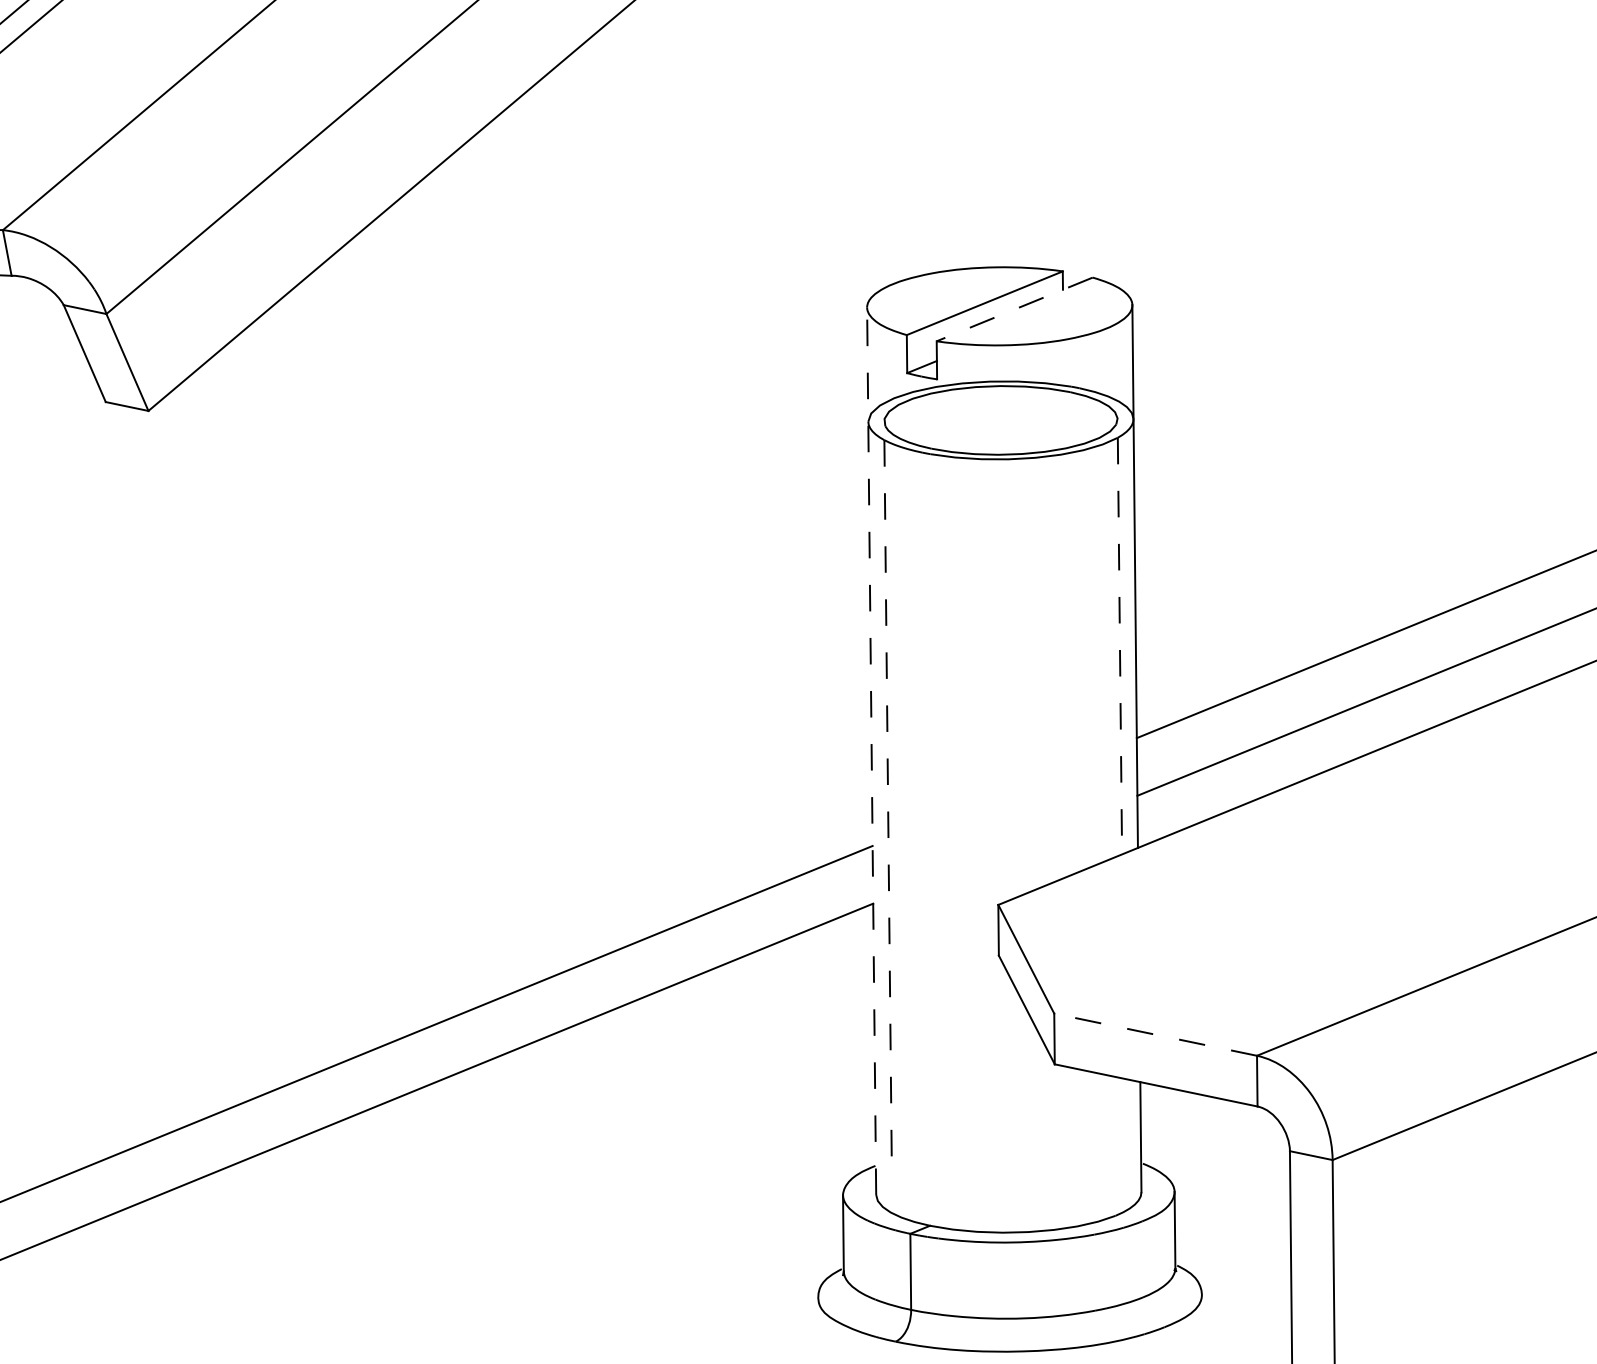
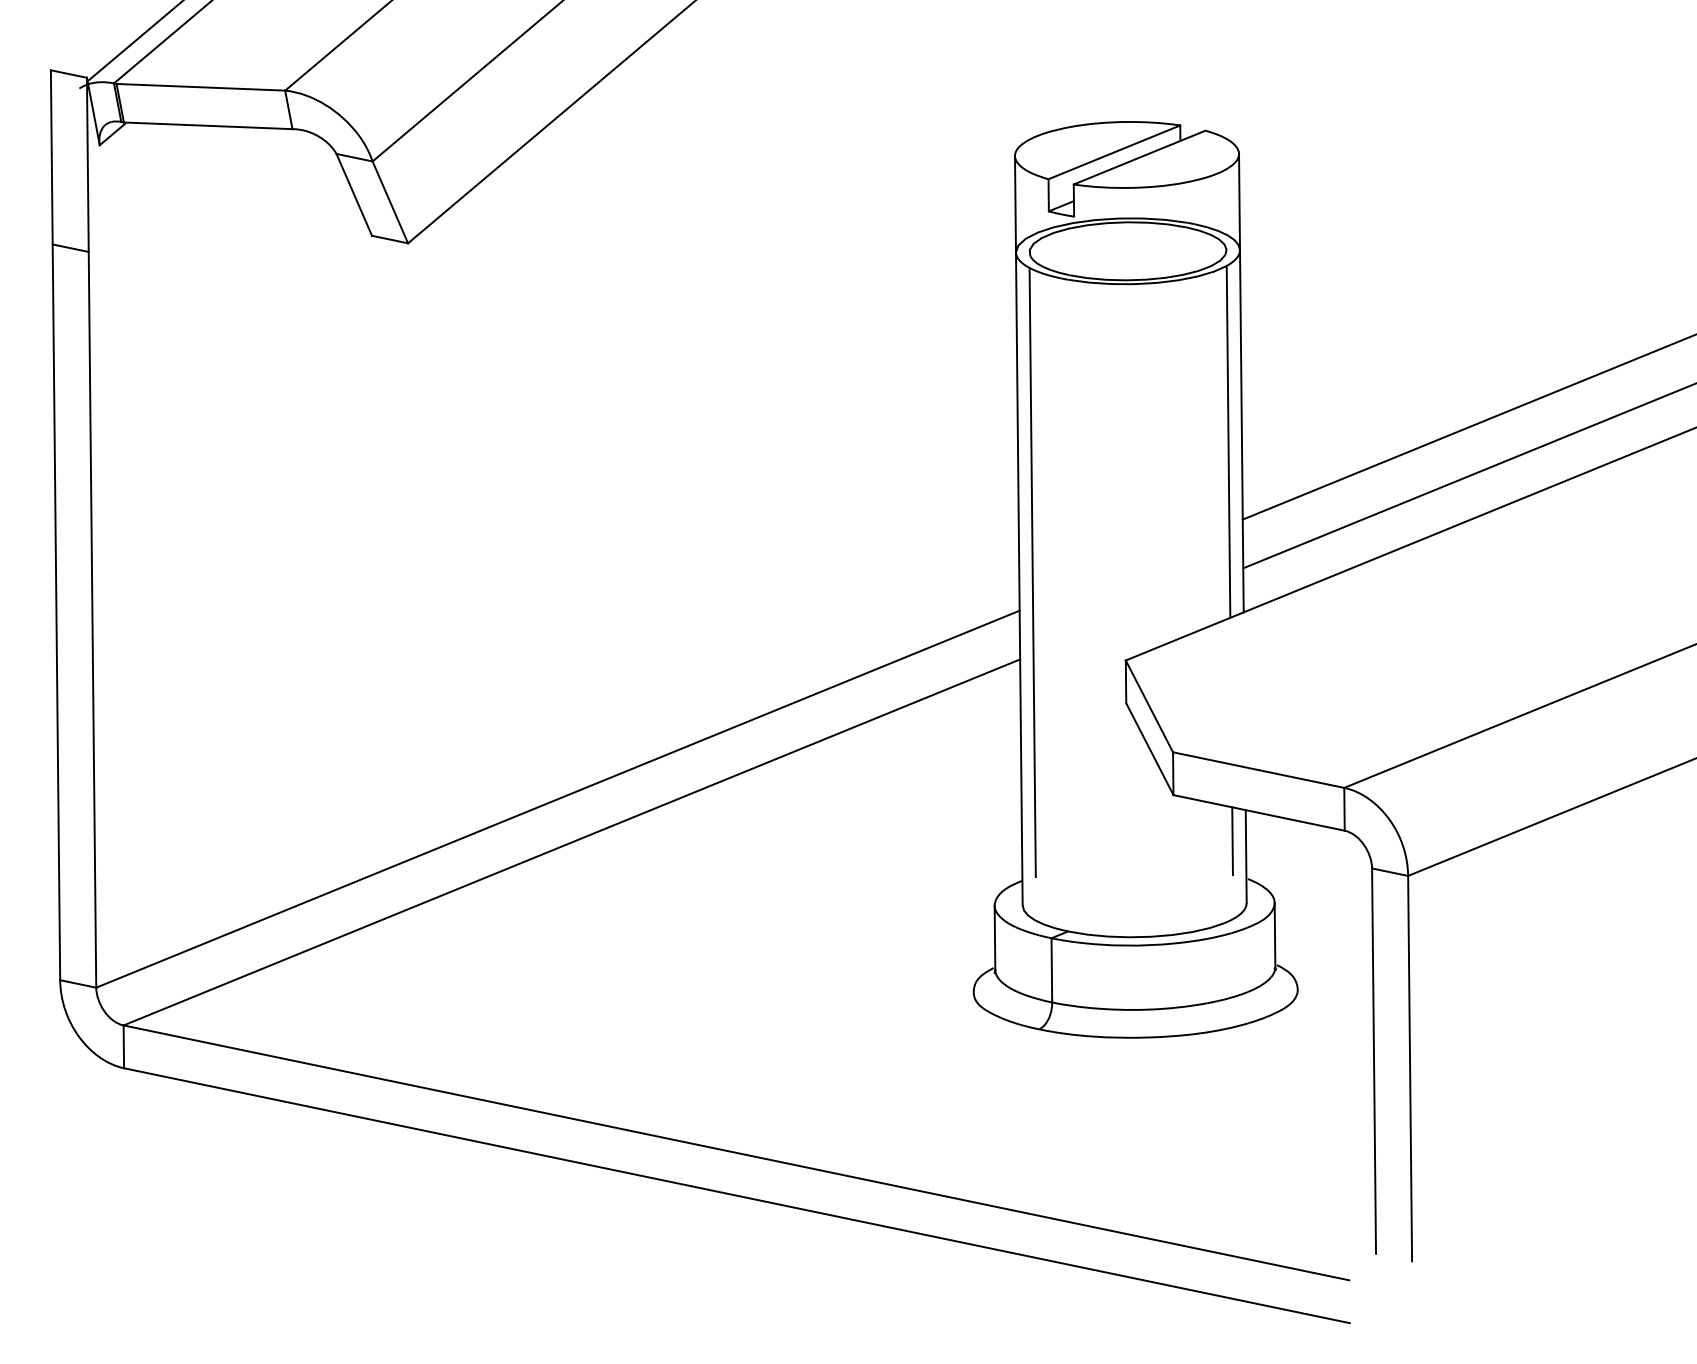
line: (1014, 309) -> (1139, 157), dashed -> solid
line: (1119, 645) -> (1228, 441), dashed -> solid
line: (871, 751) -> (1018, 530), dashed -> solid
line: (887, 800) -> (1032, 572), dashed -> solid
line: (1155, 1034) -> (1258, 769), dashed -> solid
line: (1124, 1119) -> (1232, 841), added

